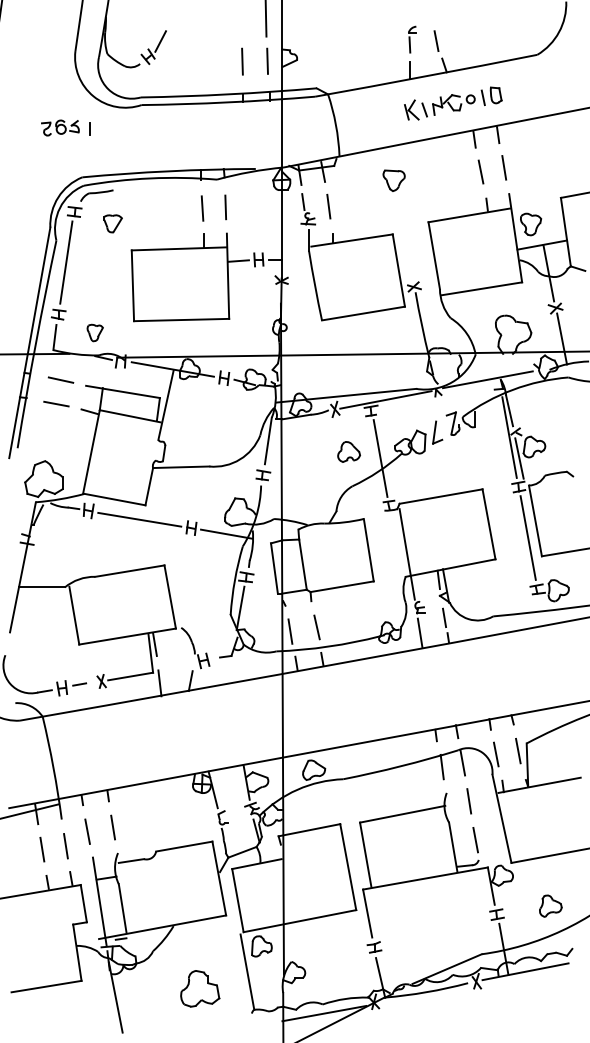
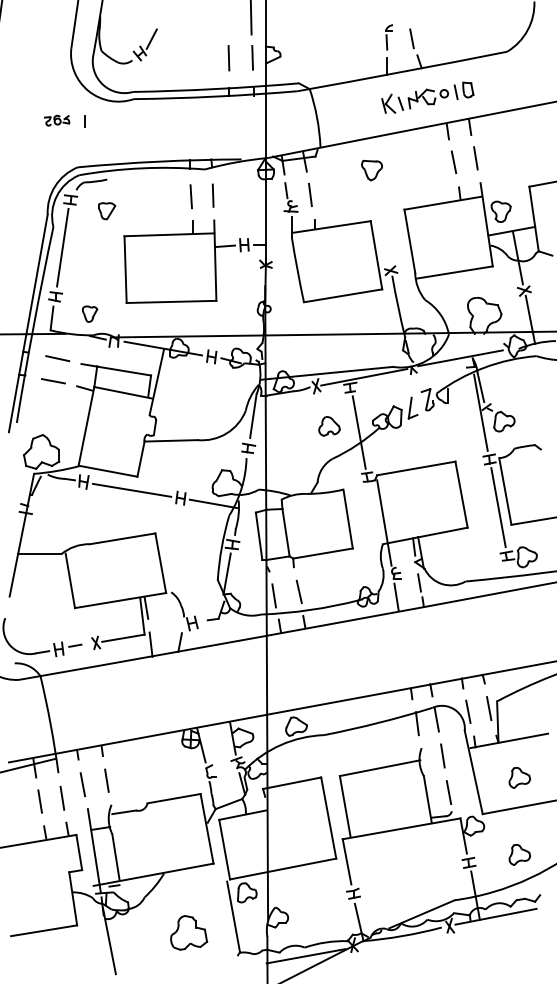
part: (59, 127) -> (56, 120), size x0.7
line: (519, 458) -> (490, 432), removed
part: (550, 824) -> (519, 777), added

